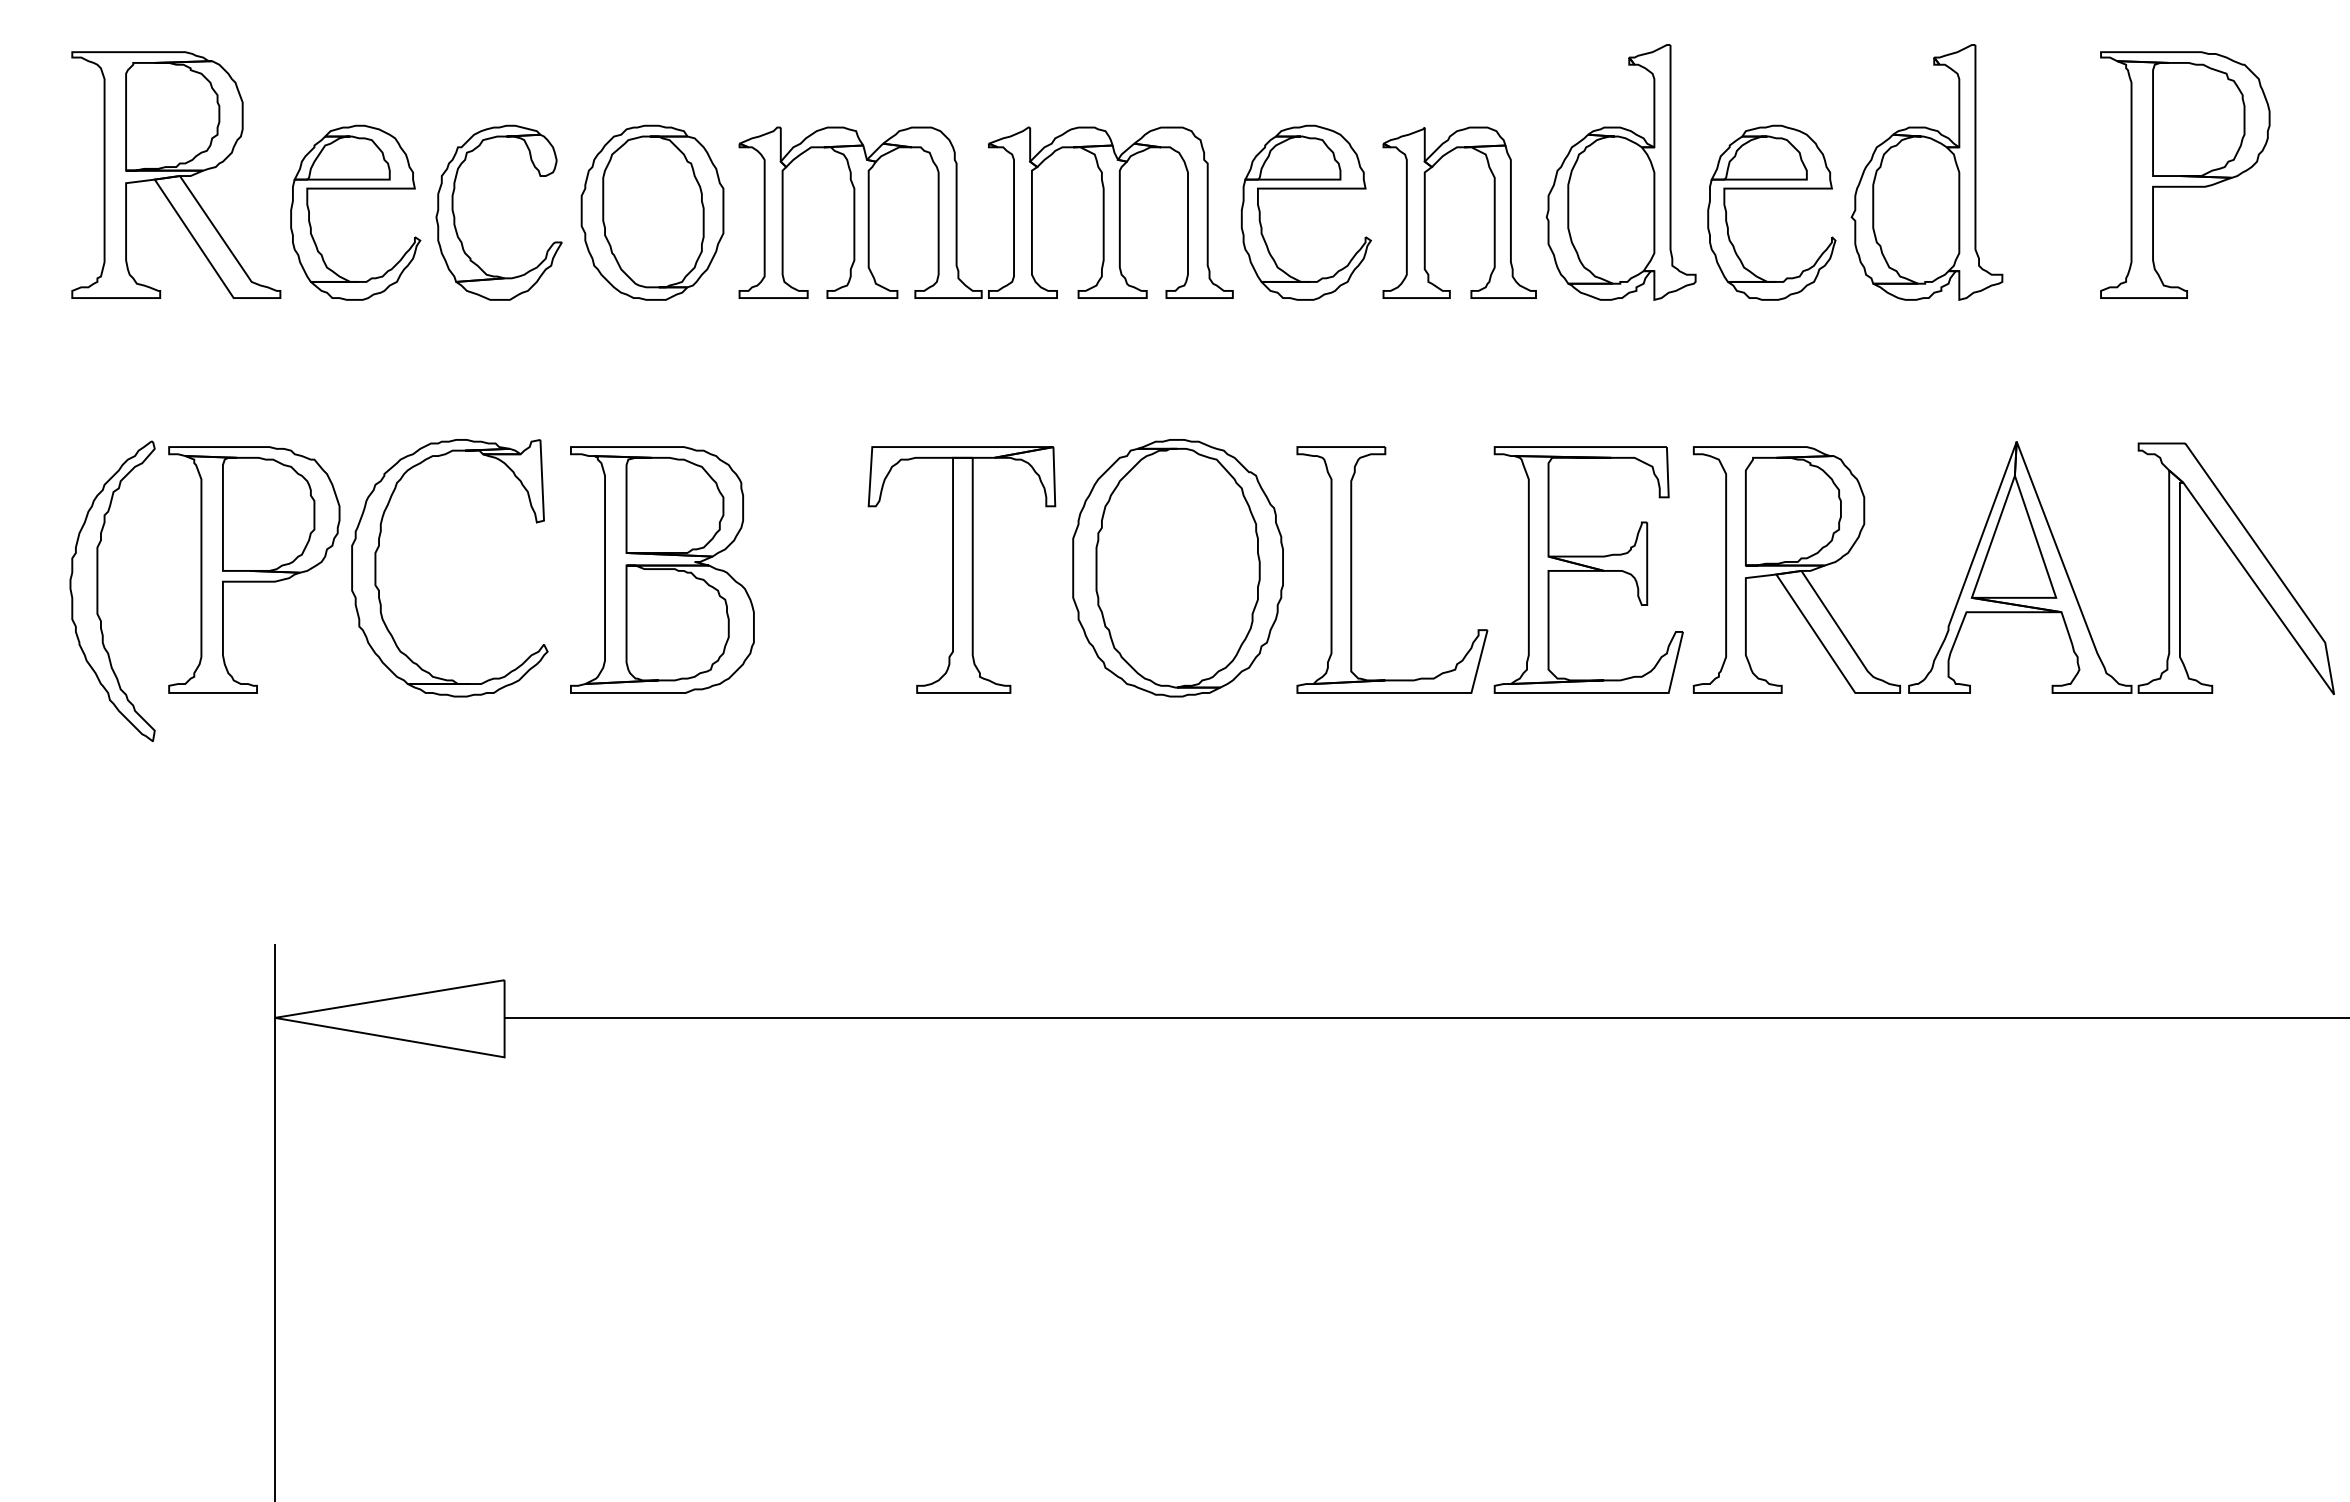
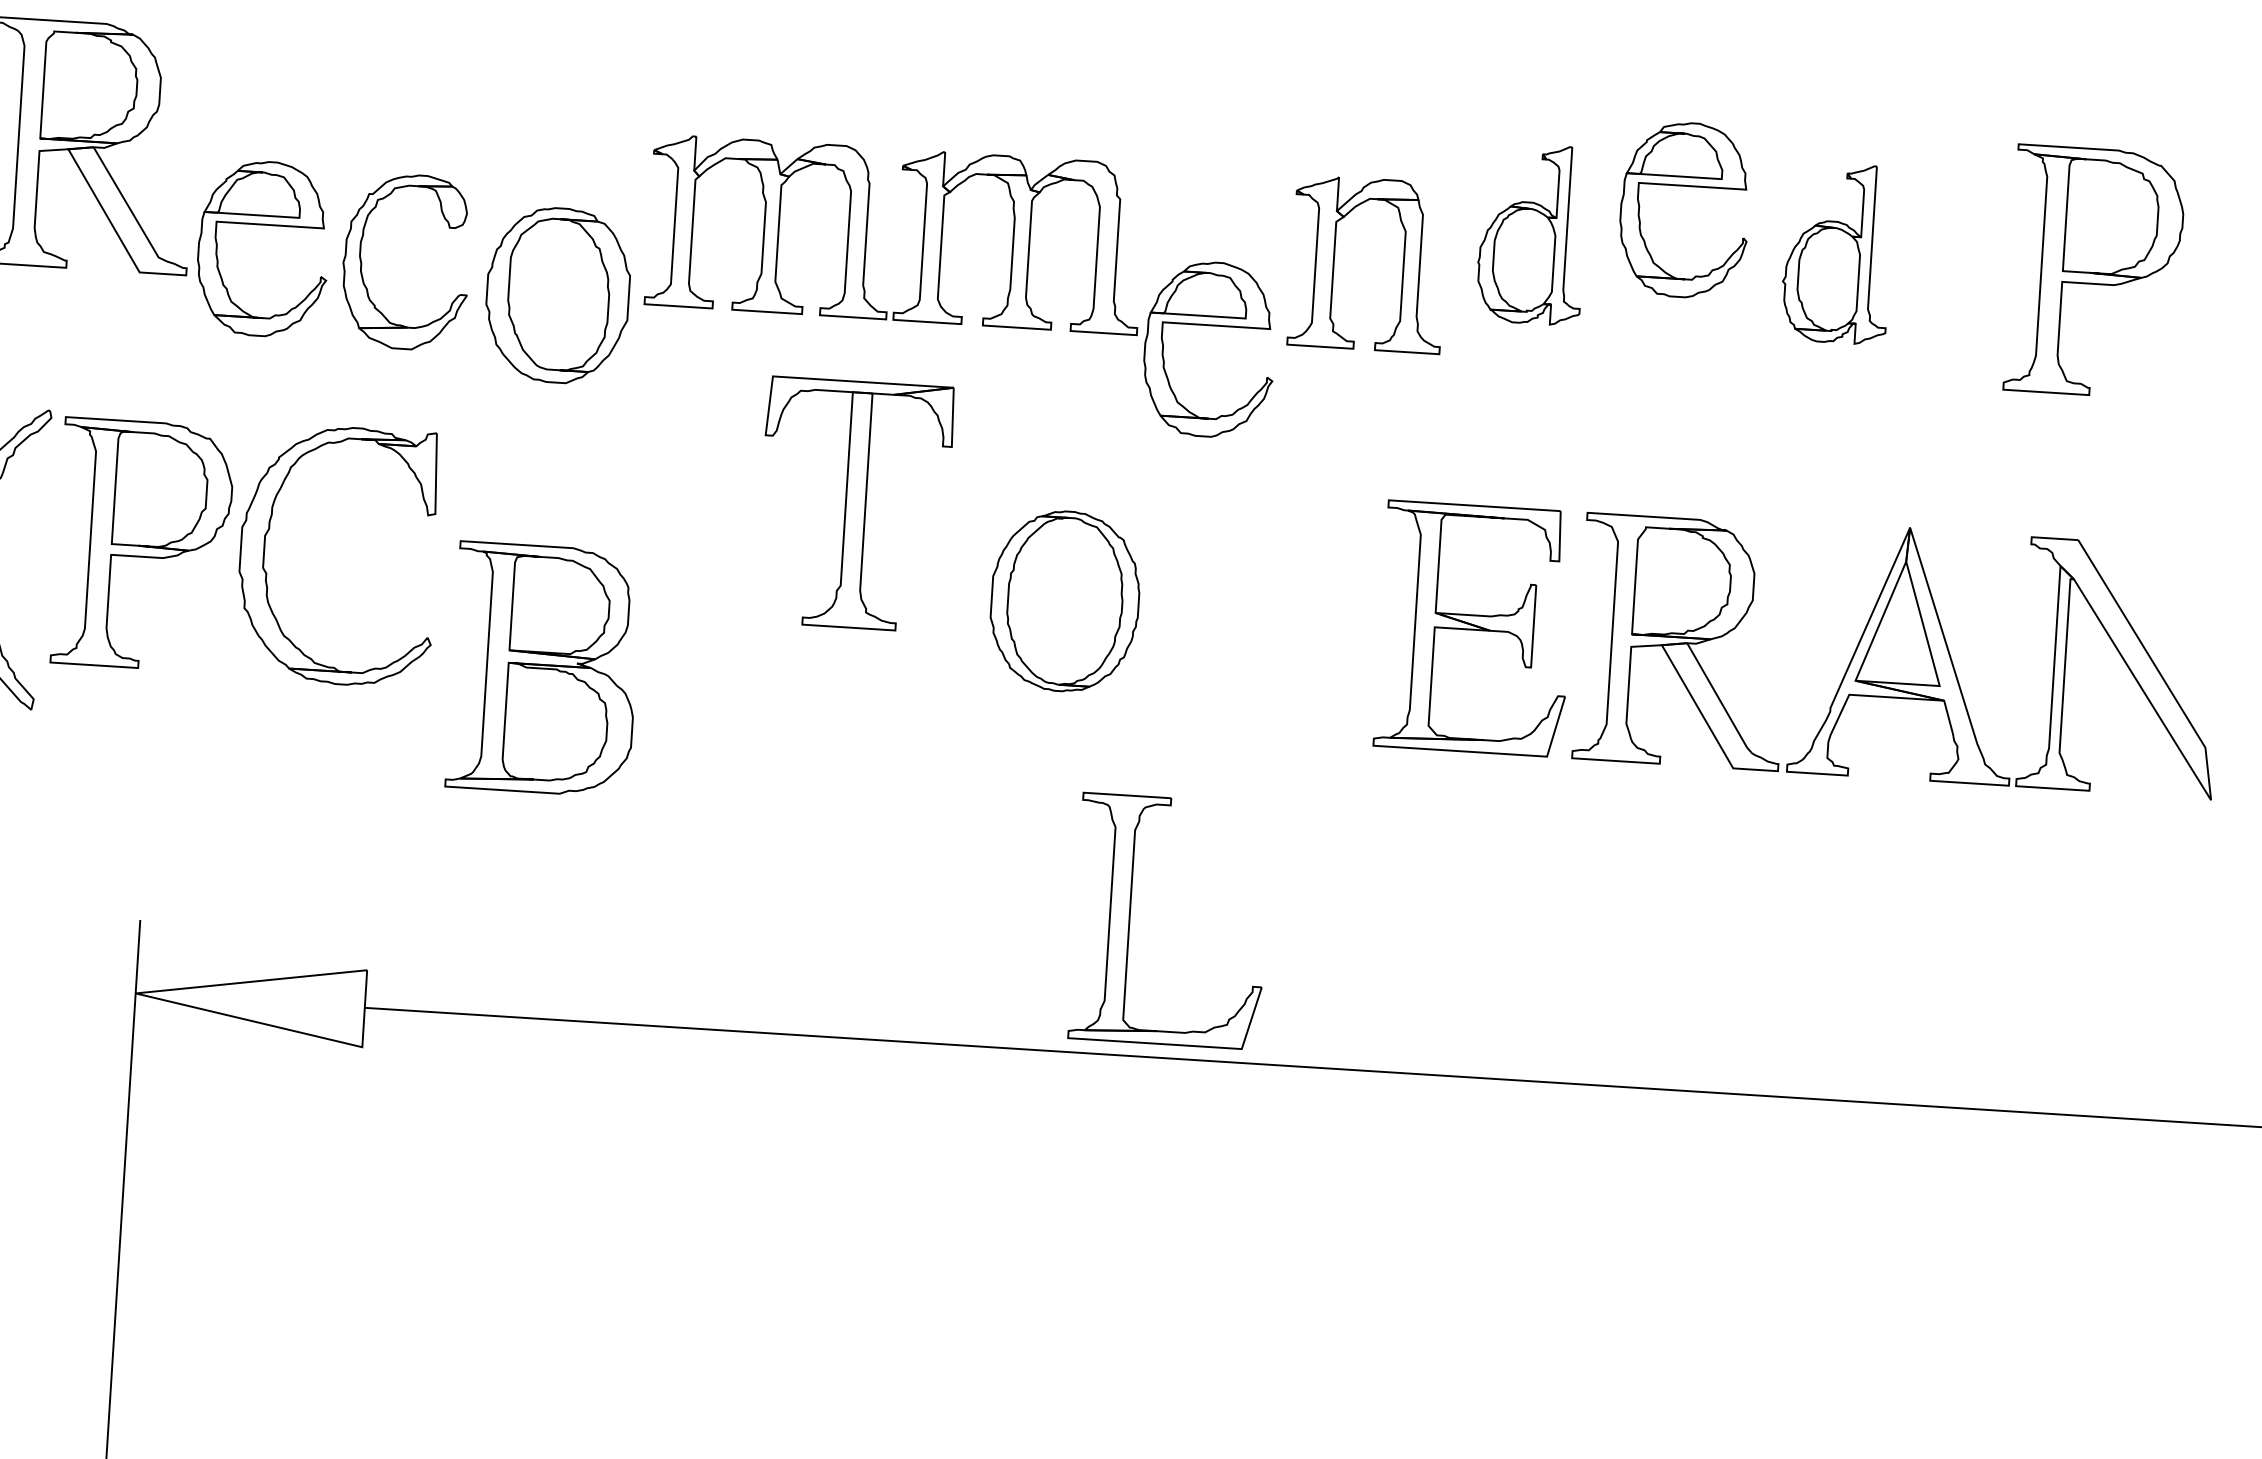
part: (1620, 172) -> (1531, 234), size x0.7
part: (1926, 172) -> (1837, 253), size x0.7
part: (355, 189) -> (264, 225), moved
part: (1305, 189) -> (1210, 326), moved
part: (1771, 189) -> (1685, 186), moved
part: (652, 212) -> (557, 295), moved
part: (455, 216) -> (362, 262), moved
part: (1177, 568) -> (1064, 601), size x0.7
part: (662, 569) -> (544, 669), moved
part: (961, 569) -> (854, 504), moved
part: (1352, 569) -> (1130, 918), moved

